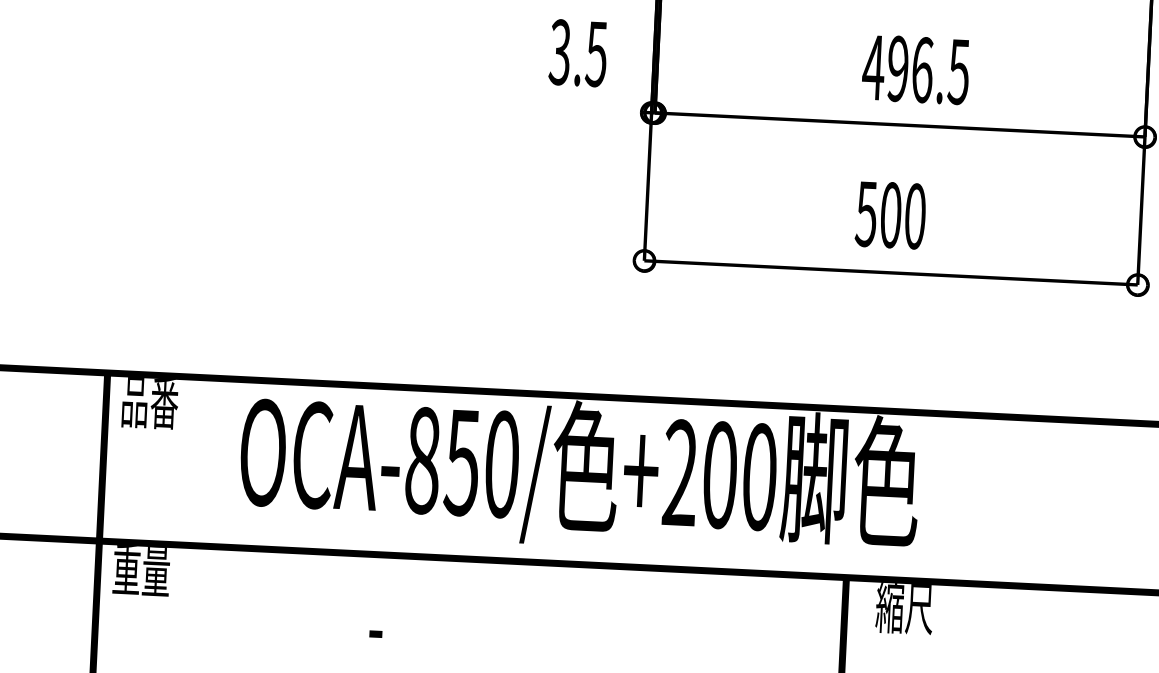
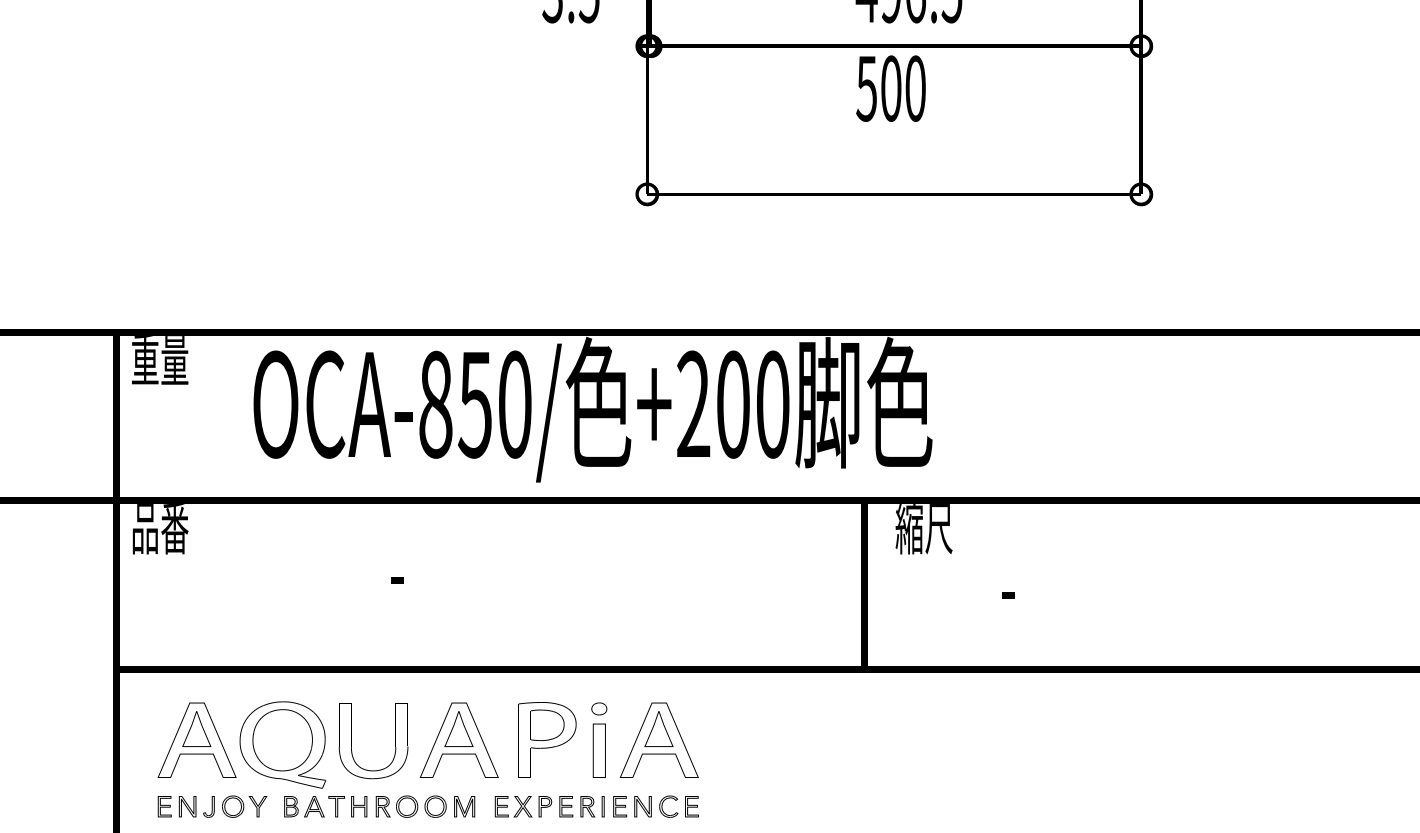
text: (890, 215) -> (890, 88), moved
text: (150, 404) -> (160, 361), 品番 -> 重量
text: (141, 571) -> (160, 529), 重量 -> 品番

